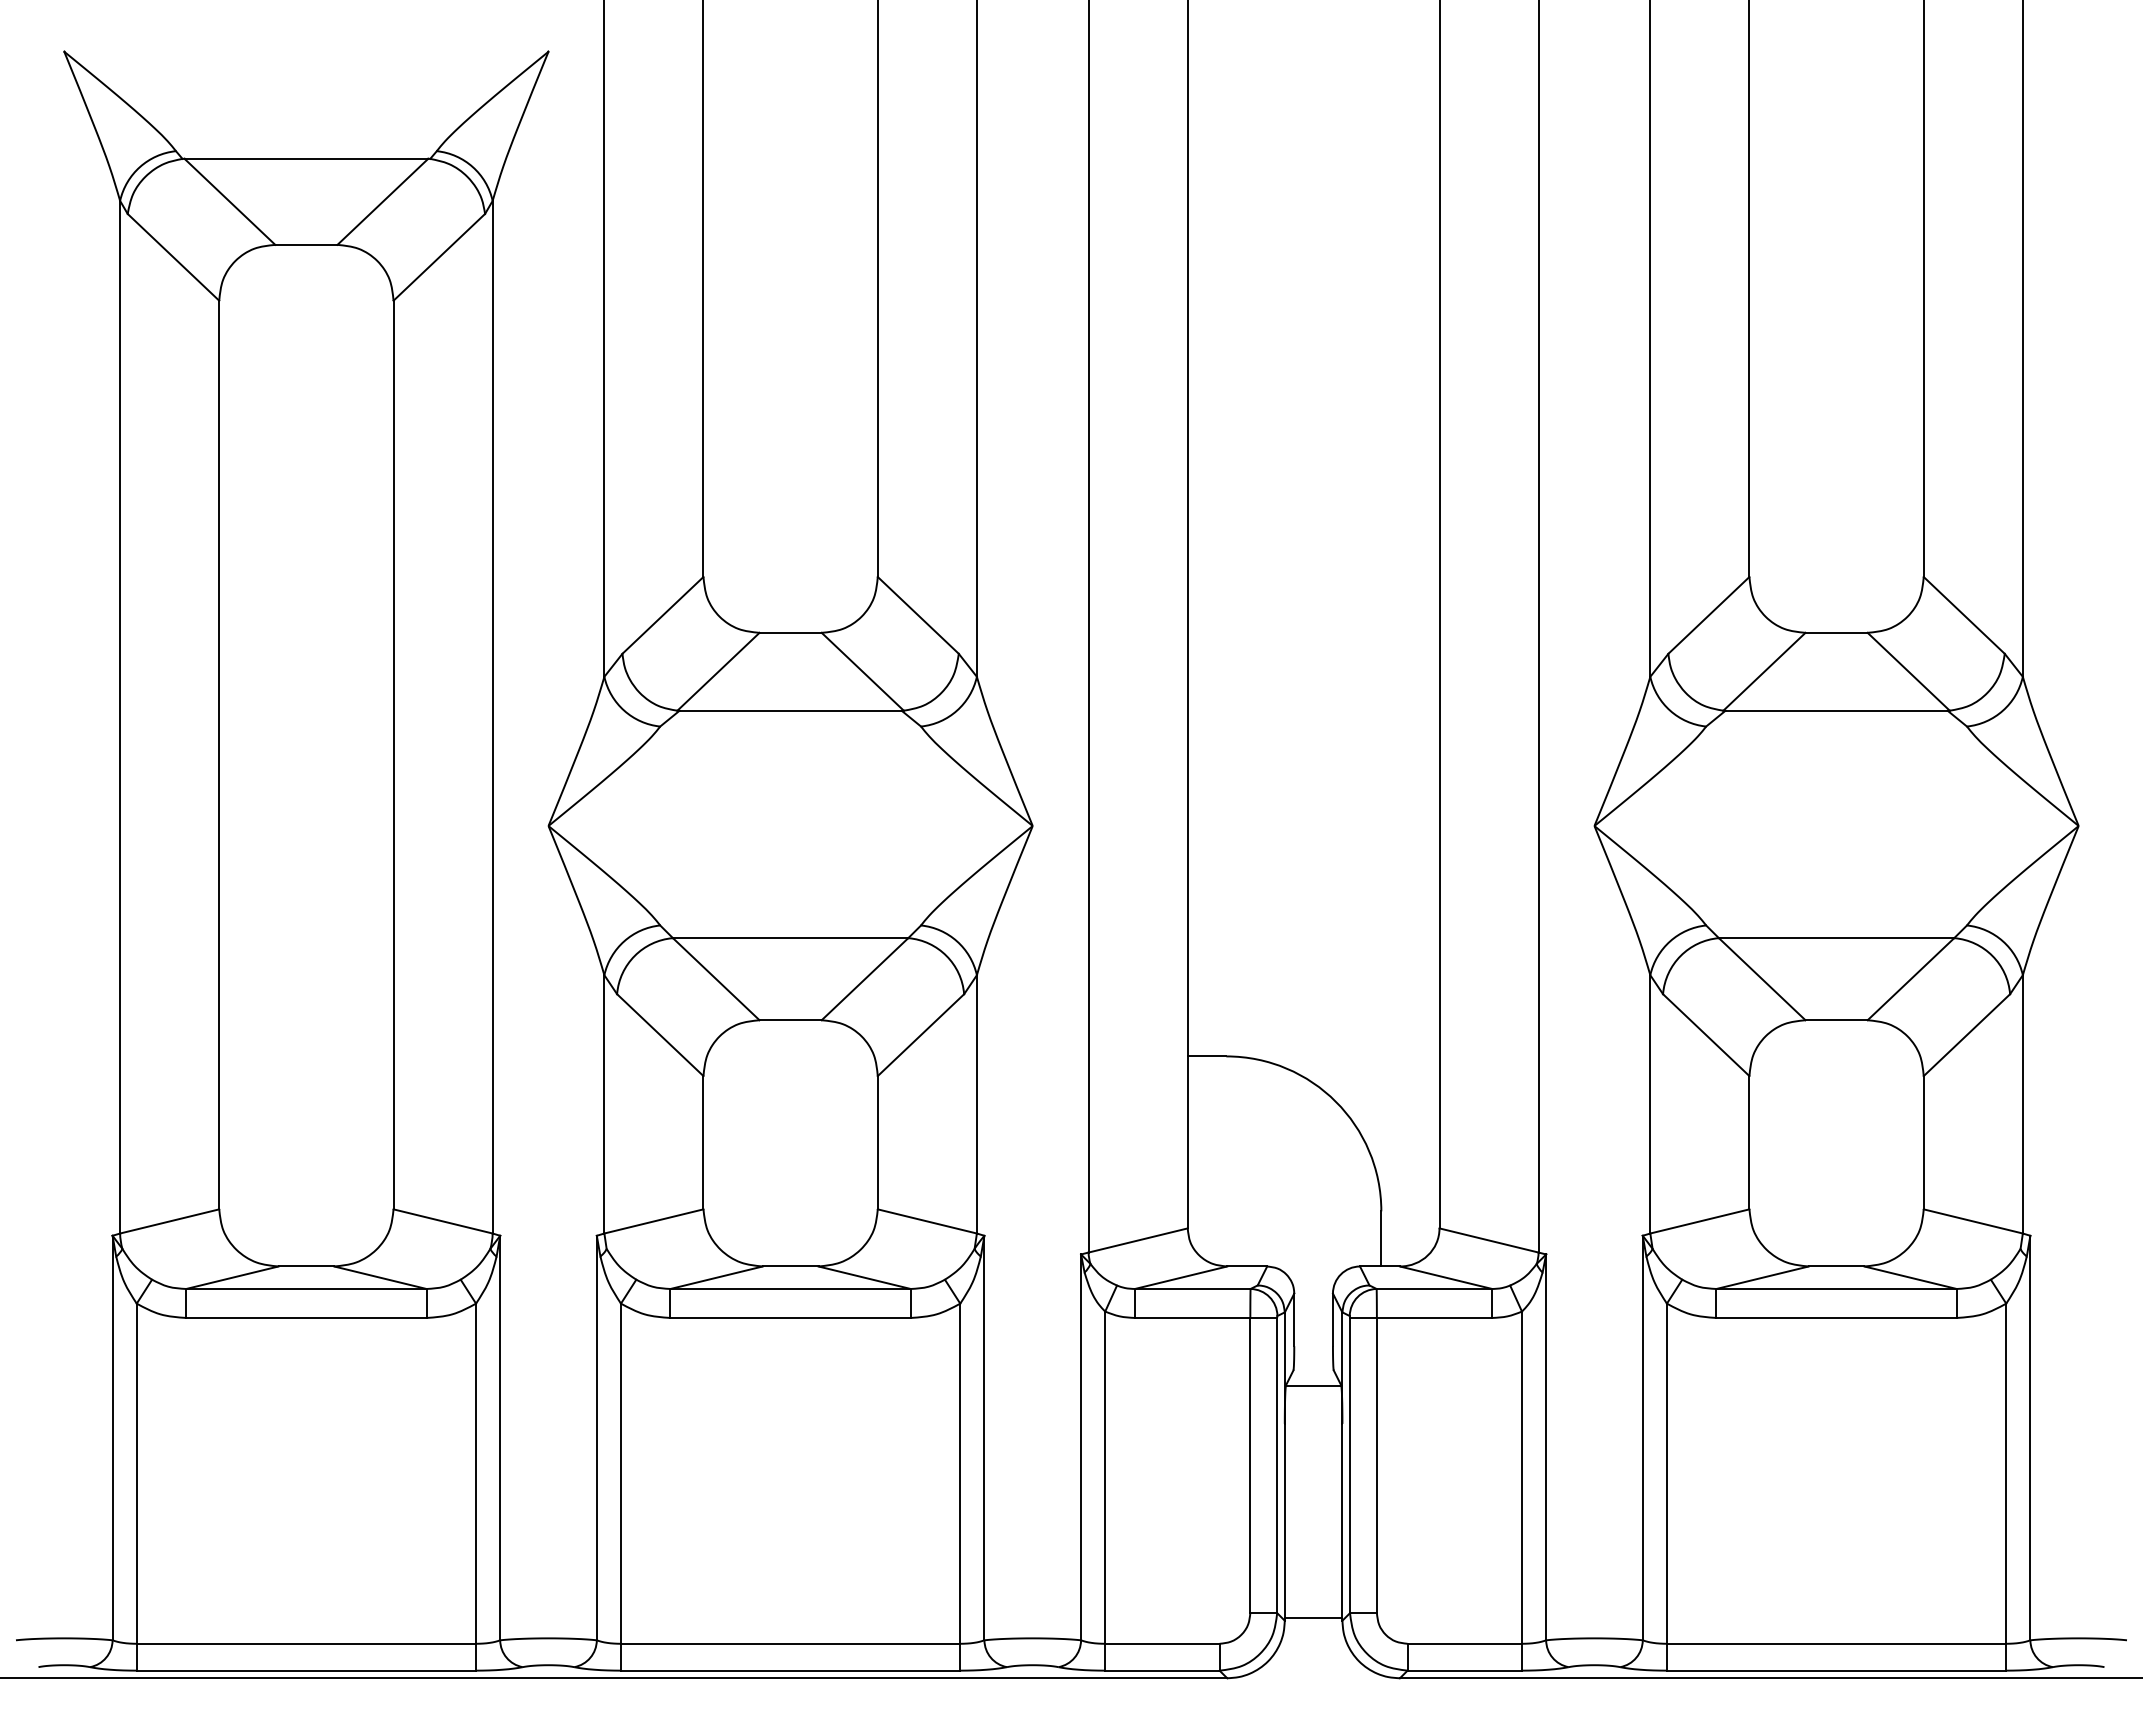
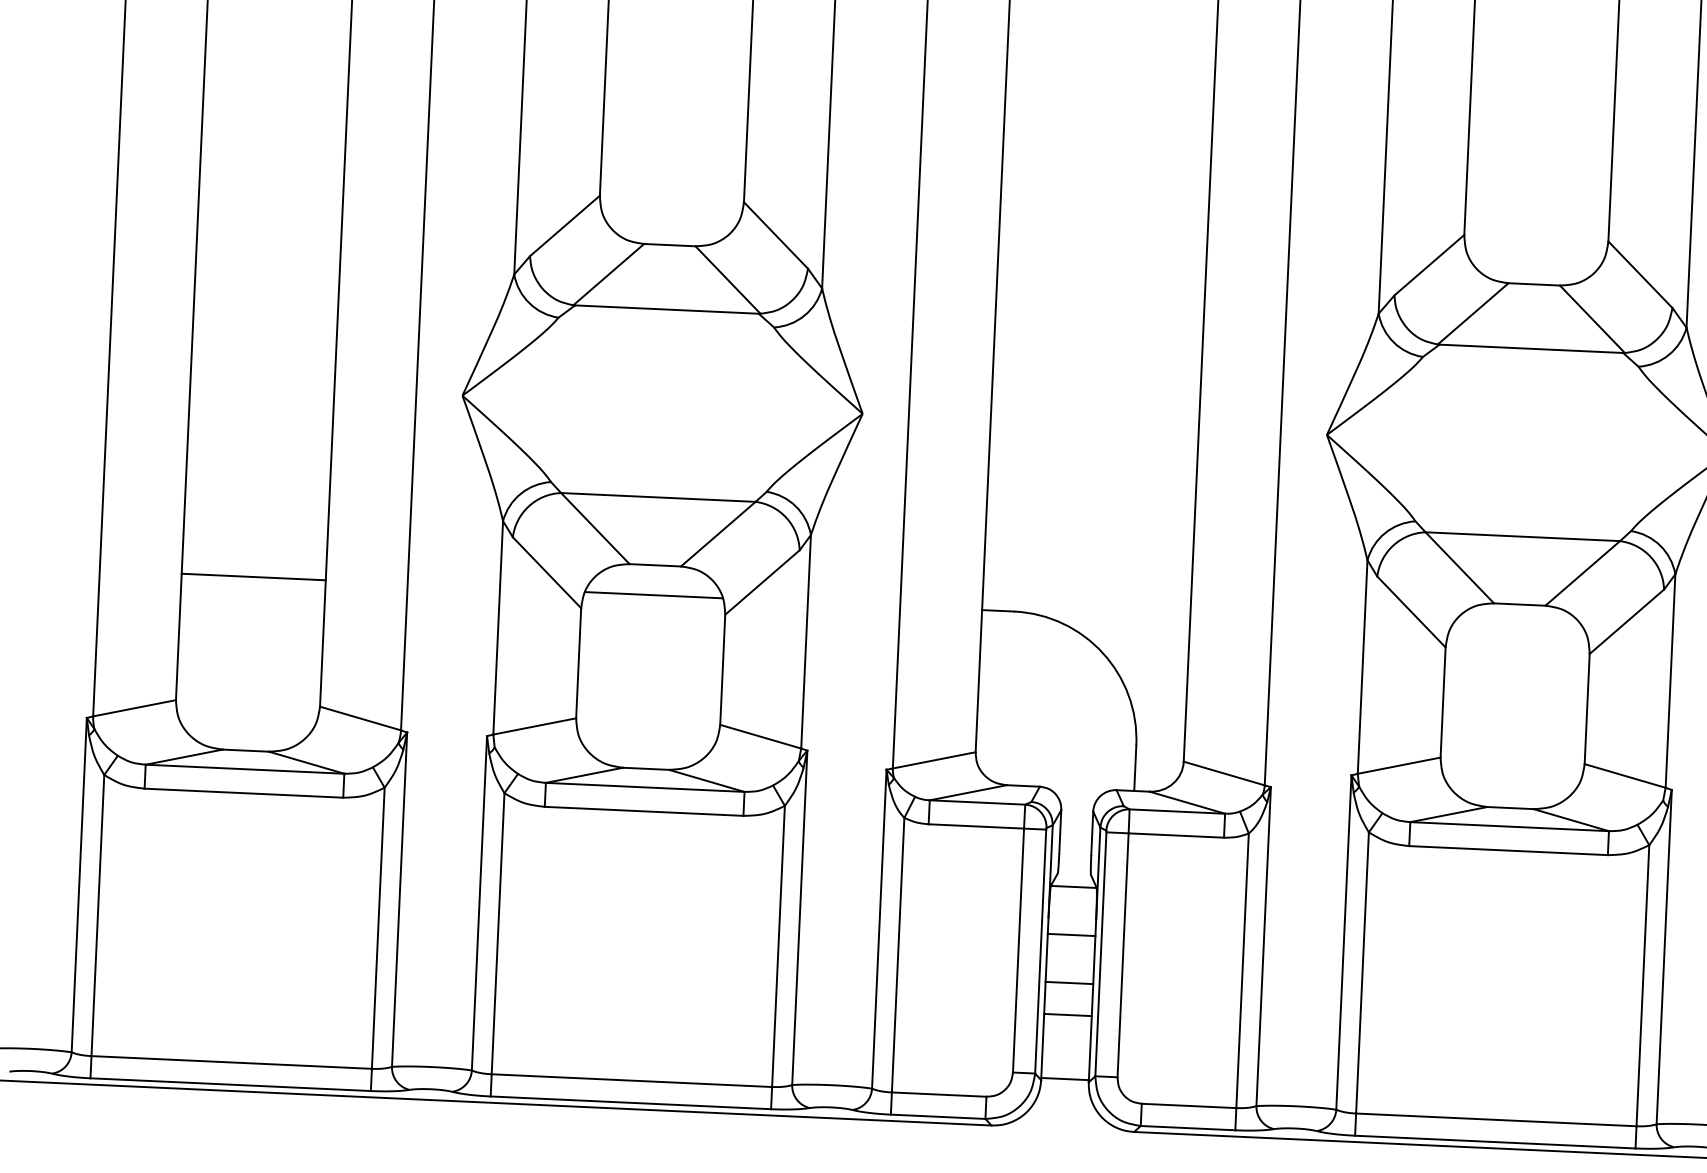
line: (306, 1056) -> (253, 577), added
line: (790, 1056) -> (653, 595), added
line: (1313, 1443) -> (1071, 934), added
line: (1313, 1501) -> (1069, 982), added
line: (1313, 1540) -> (1067, 1014), added

